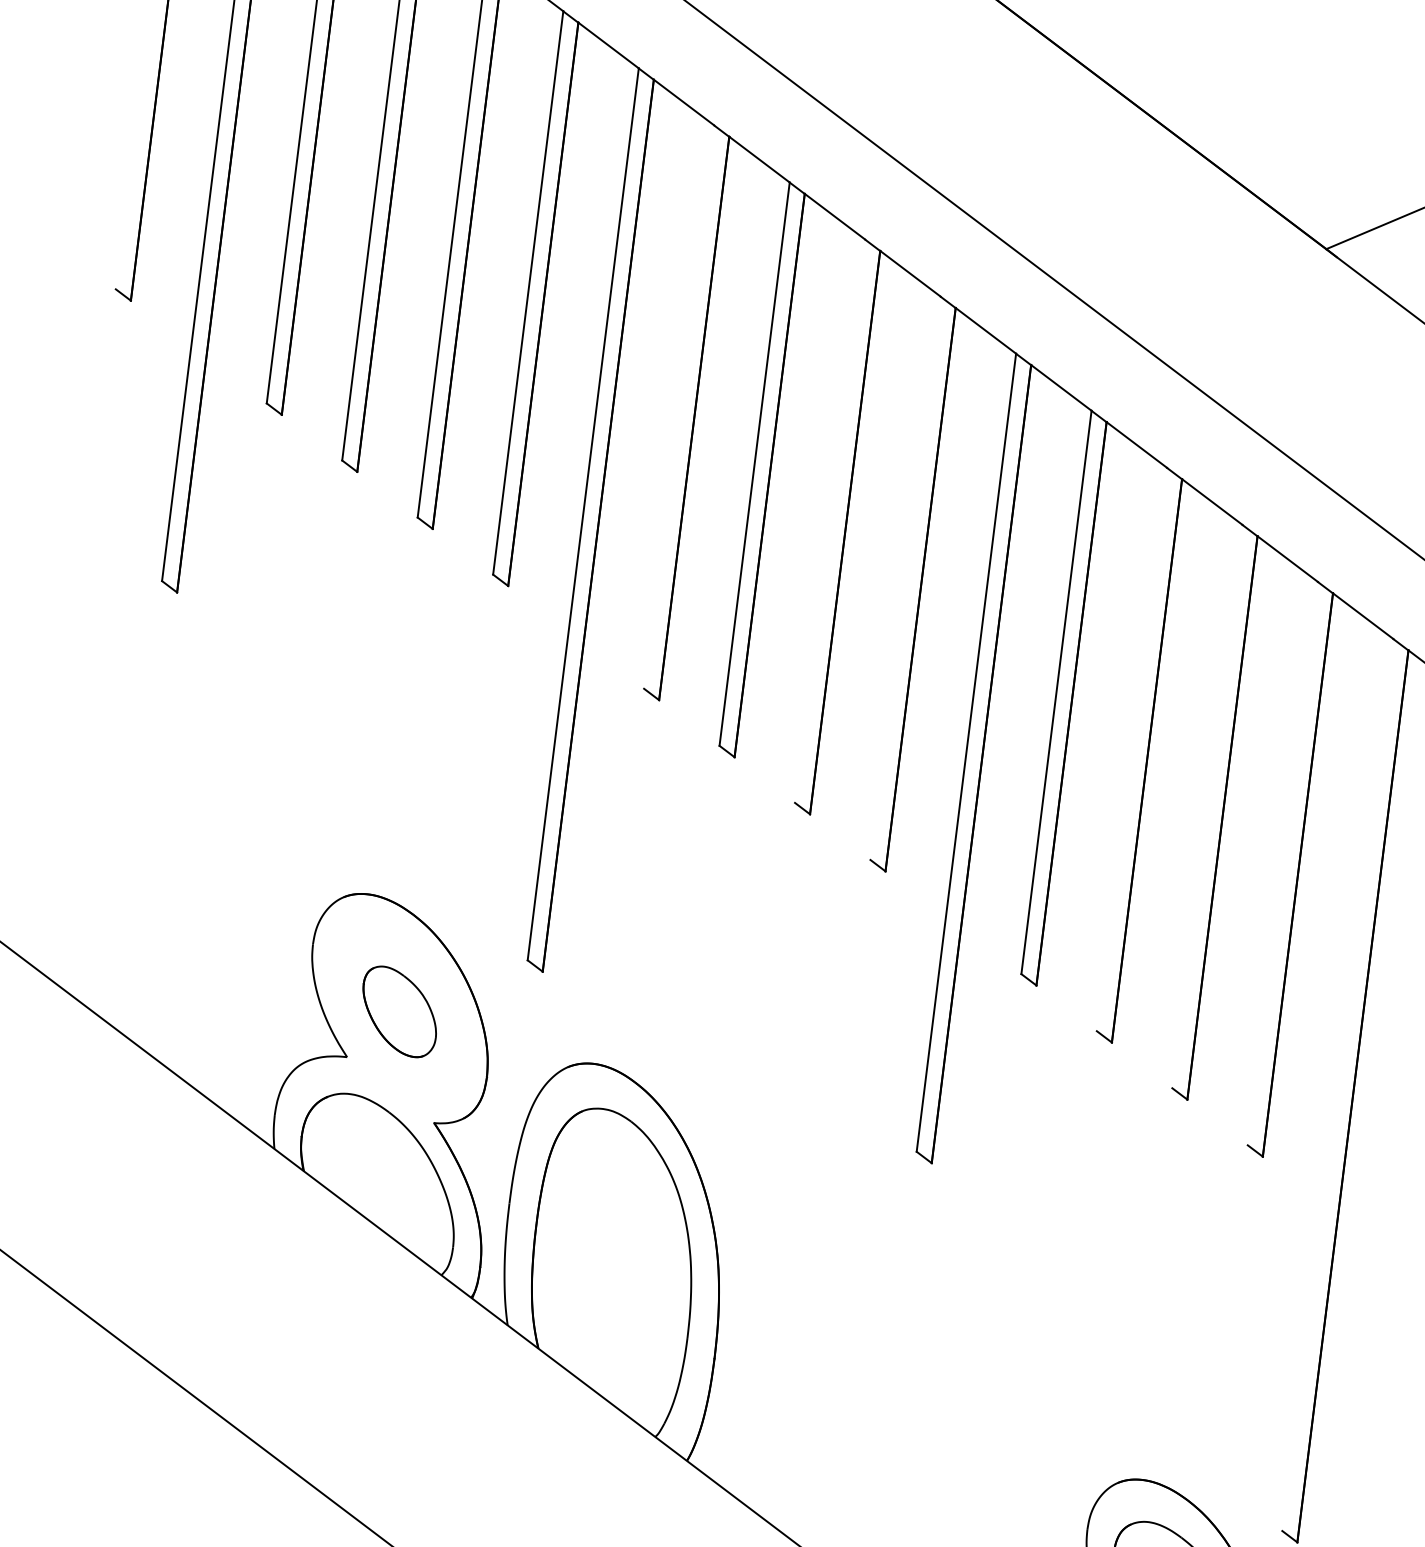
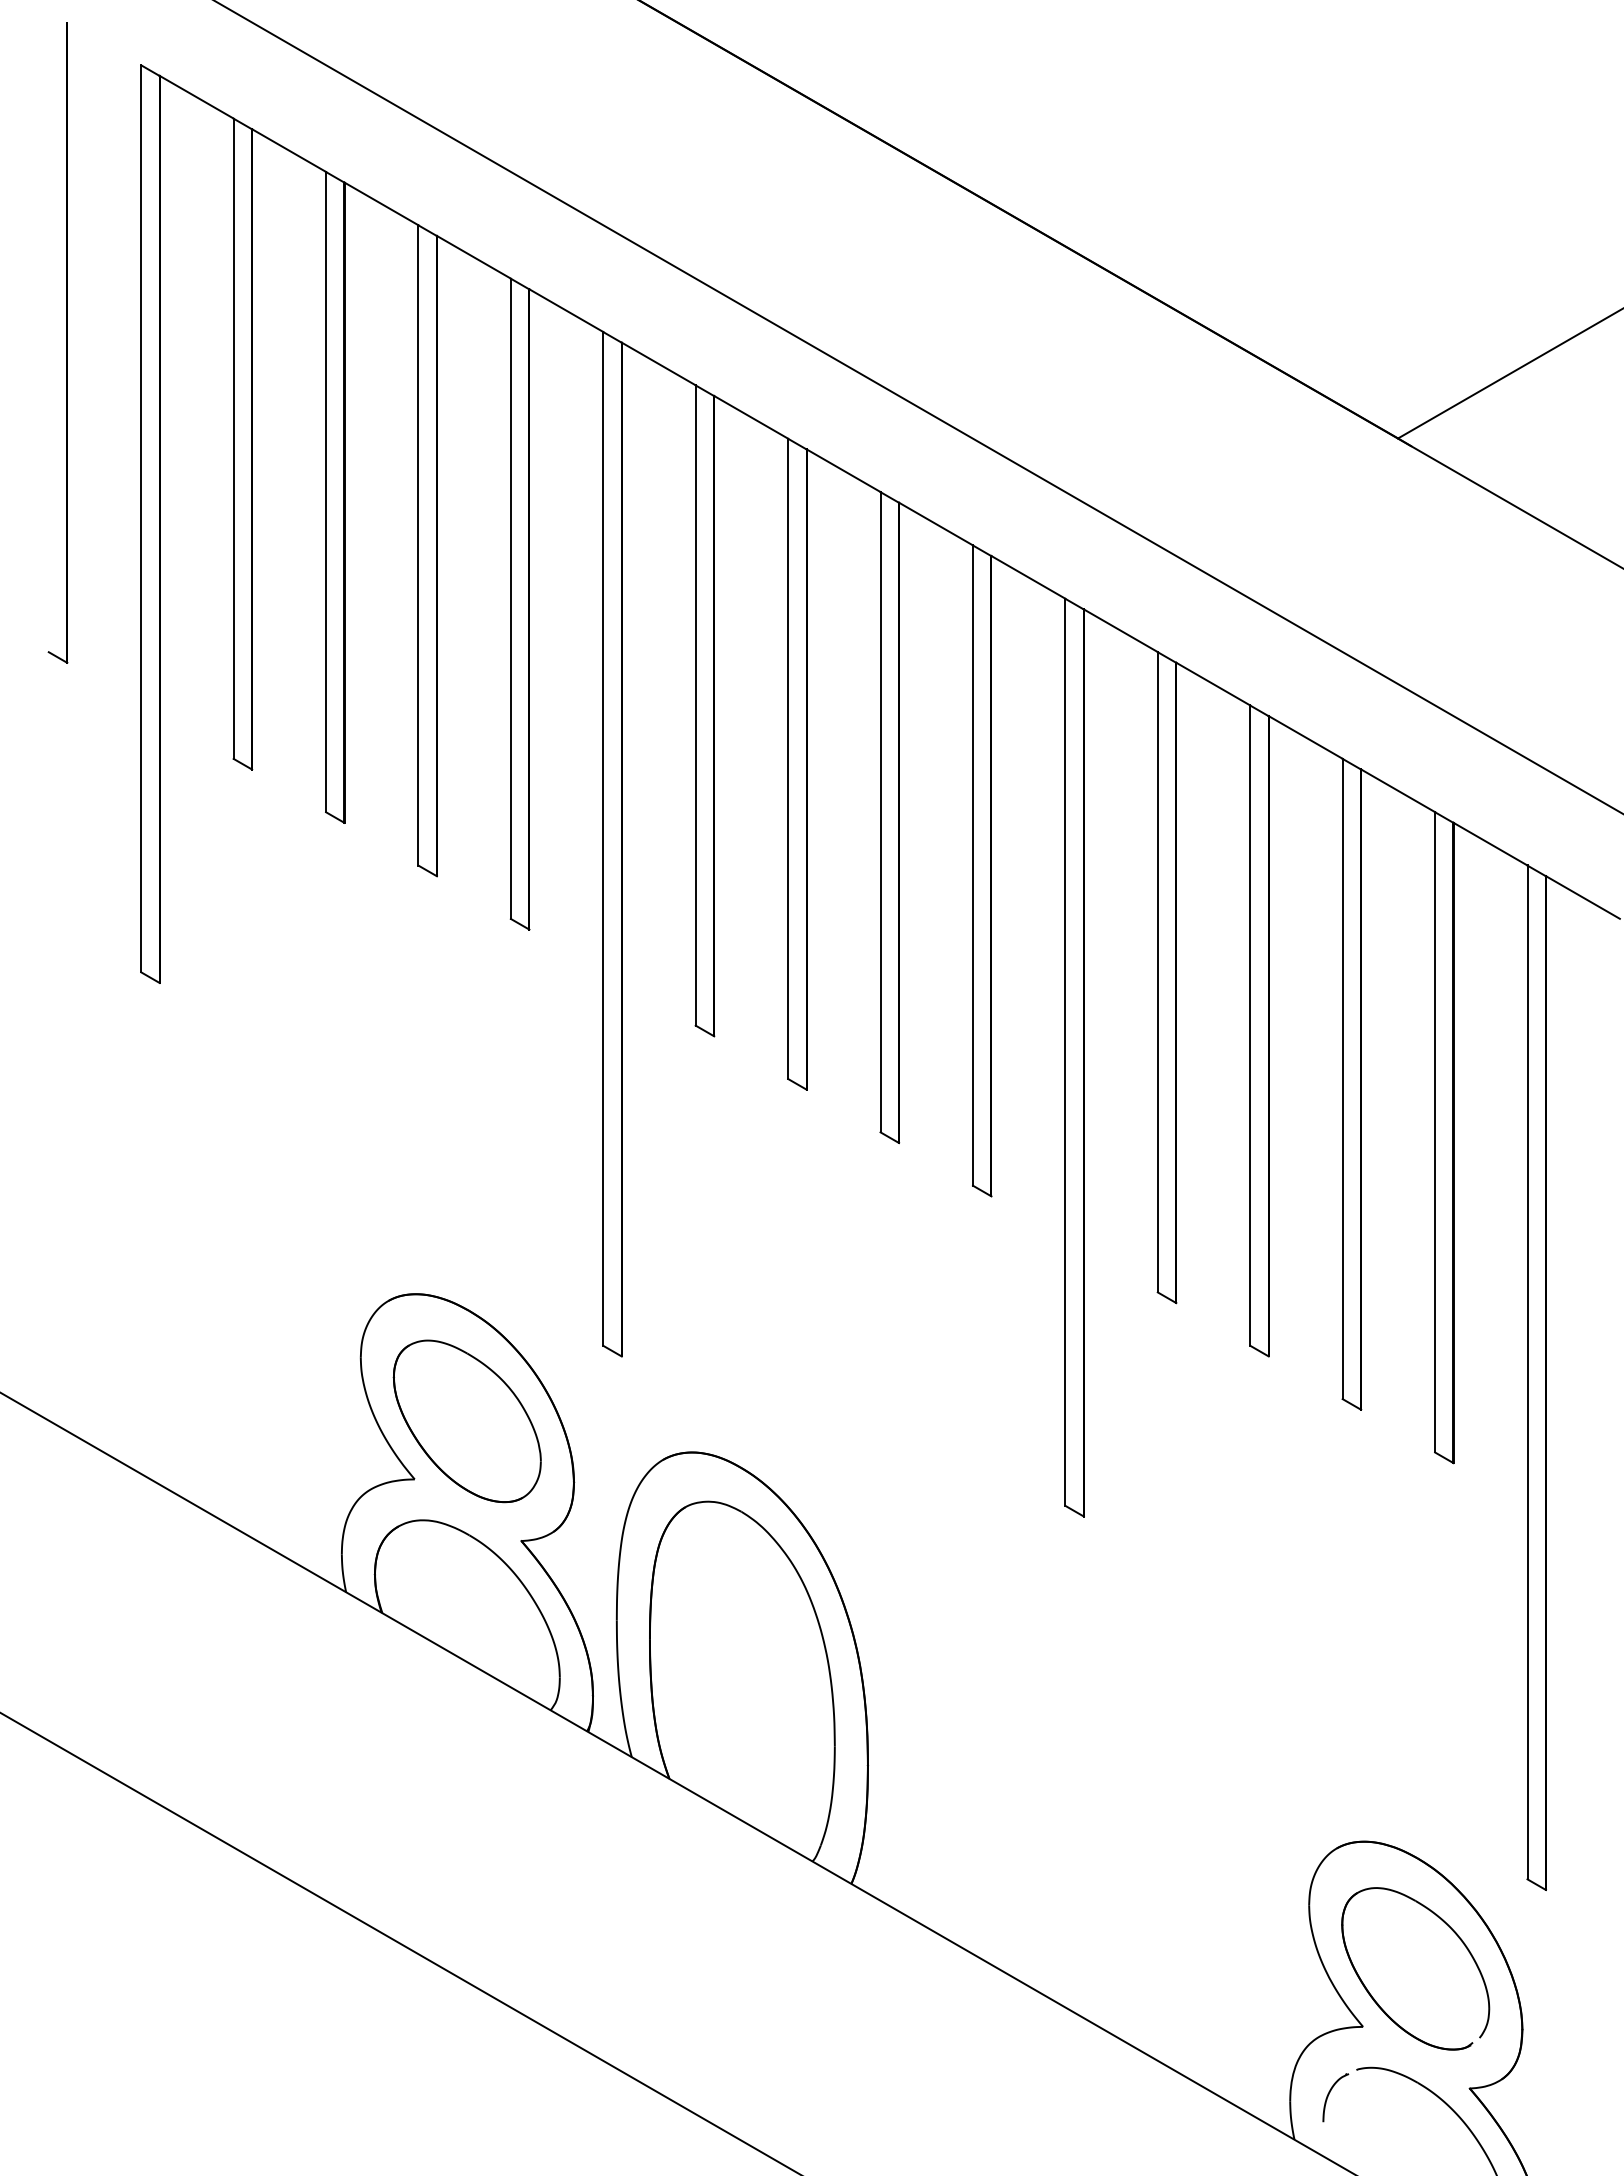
line: (678, 407) -> (695, 705), added
line: (830, 521) -> (880, 812), added
line: (905, 578) -> (972, 865), added
line: (1132, 749) -> (1250, 1025), added
line: (1207, 806) -> (1342, 1078), added
line: (1283, 863) -> (1435, 1132), added
part: (399, 1011) -> (466, 1421), size x1.67
line: (1337, 1085) -> (1527, 1372), added

